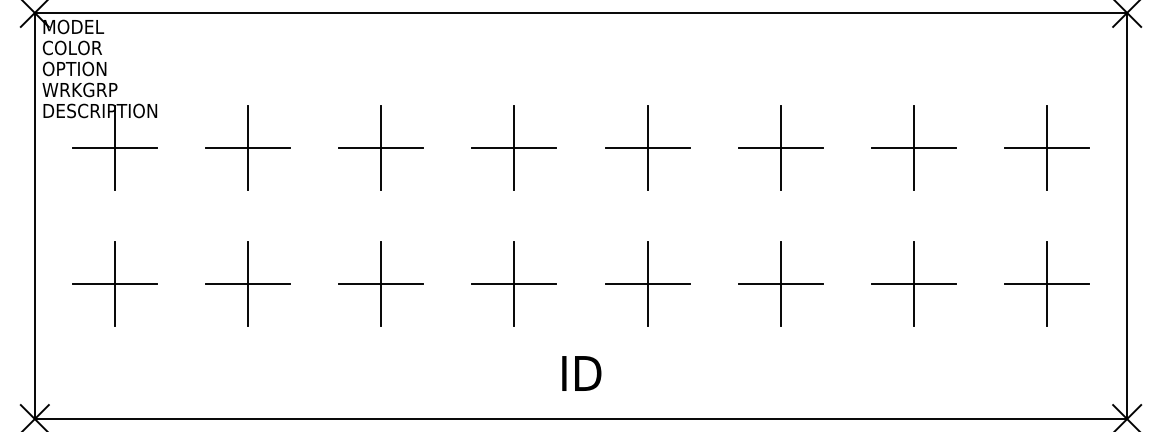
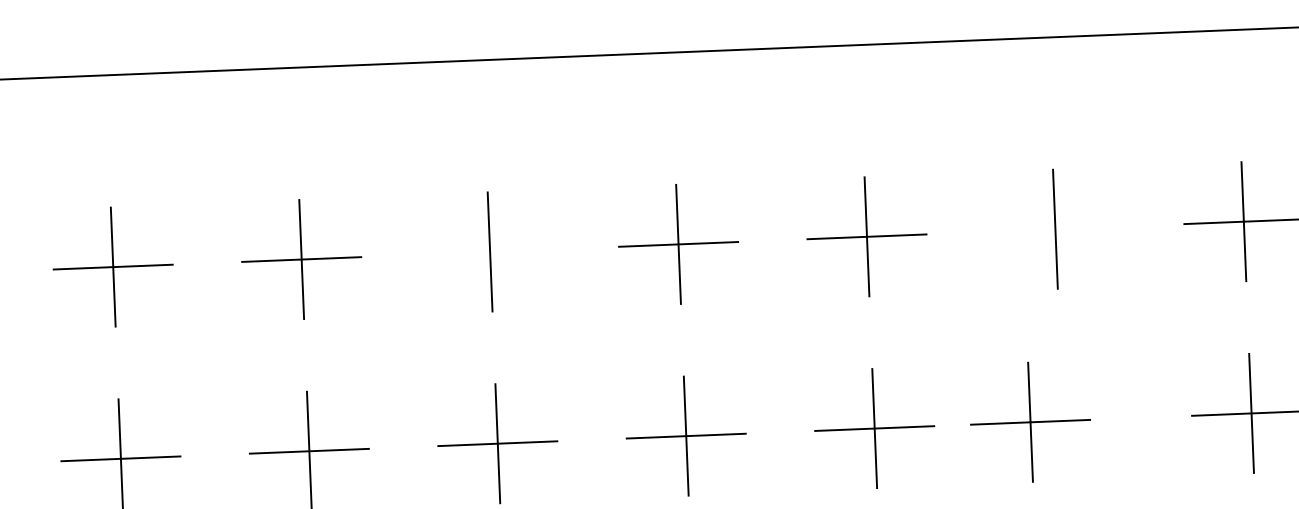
line: (514, 148) -> (490, 252), removed
line: (913, 148) -> (1055, 229), removed
part: (913, 283) -> (1030, 422), moved

